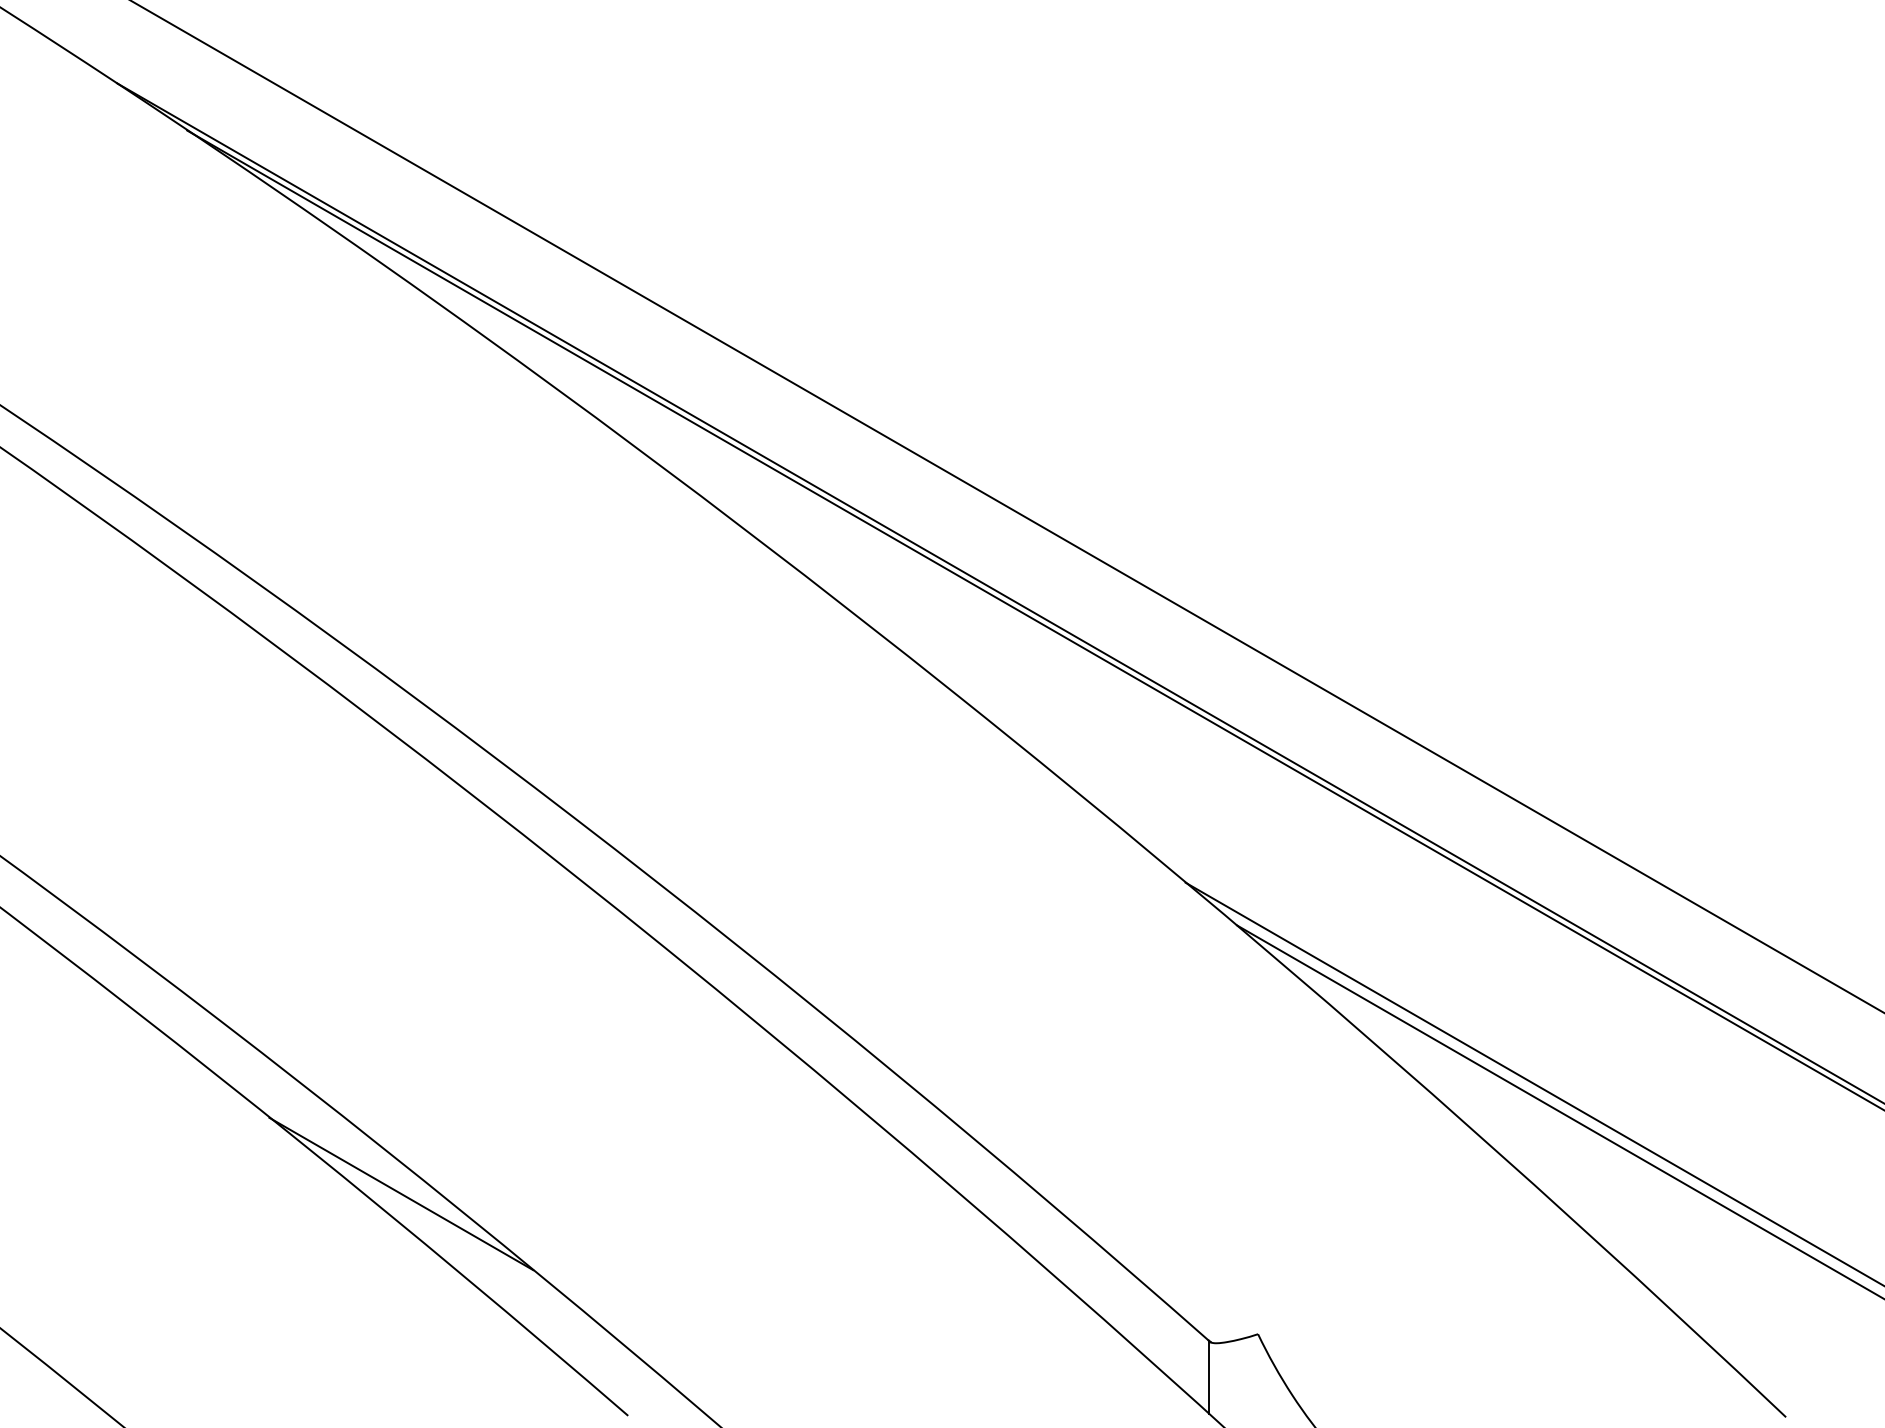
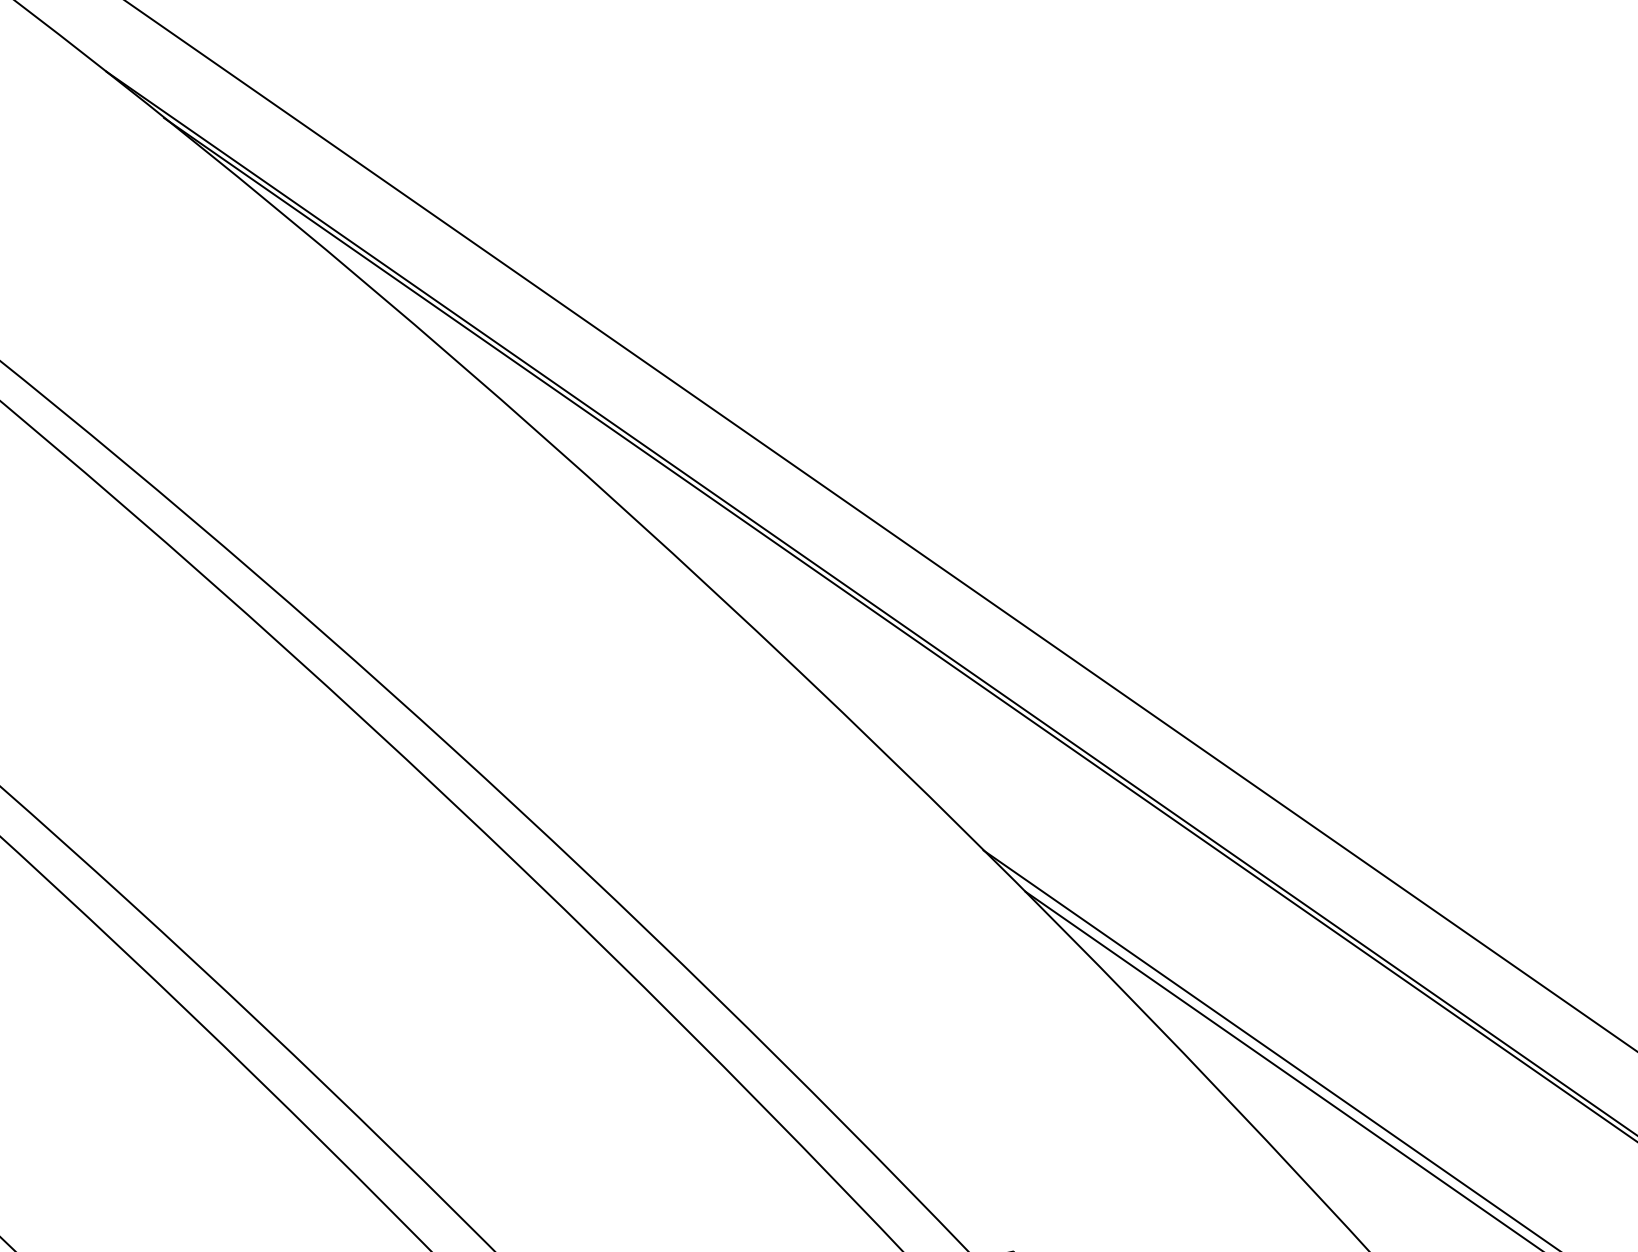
line: (401, 1193) -> (273, 1065), removed

